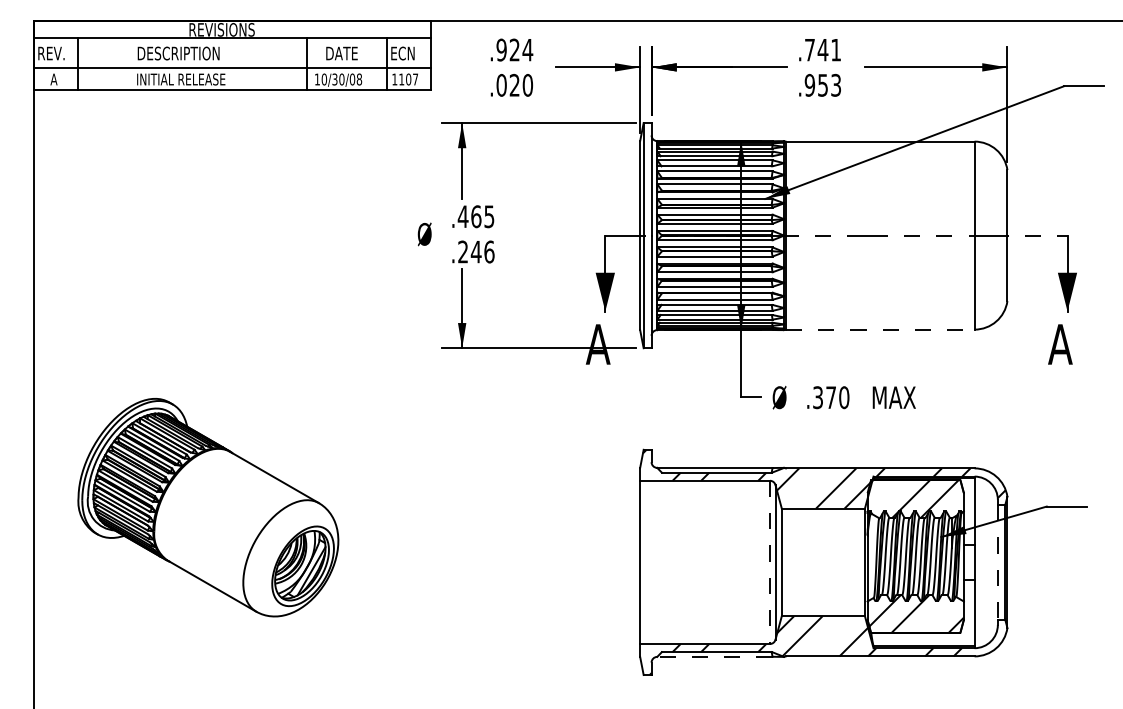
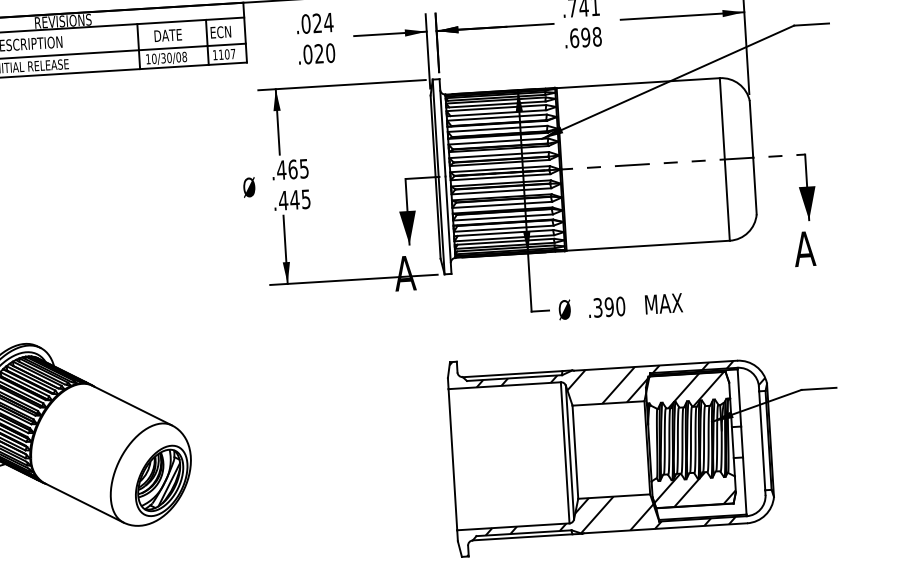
text: (501, 49) -> (305, 23), .924 -> .024
text: (822, 84) -> (585, 36), .953 -> .698
text: (475, 251) -> (294, 199), .246 -> .445
line: (880, 329) -> (648, 245), dashed -> solid
text: (831, 397) -> (609, 307), .370 -> .390
line: (769, 562) -> (564, 452), dashed -> solid
line: (997, 562) -> (761, 440), dashed -> solid
line: (714, 656) -> (522, 537), dashed -> solid

